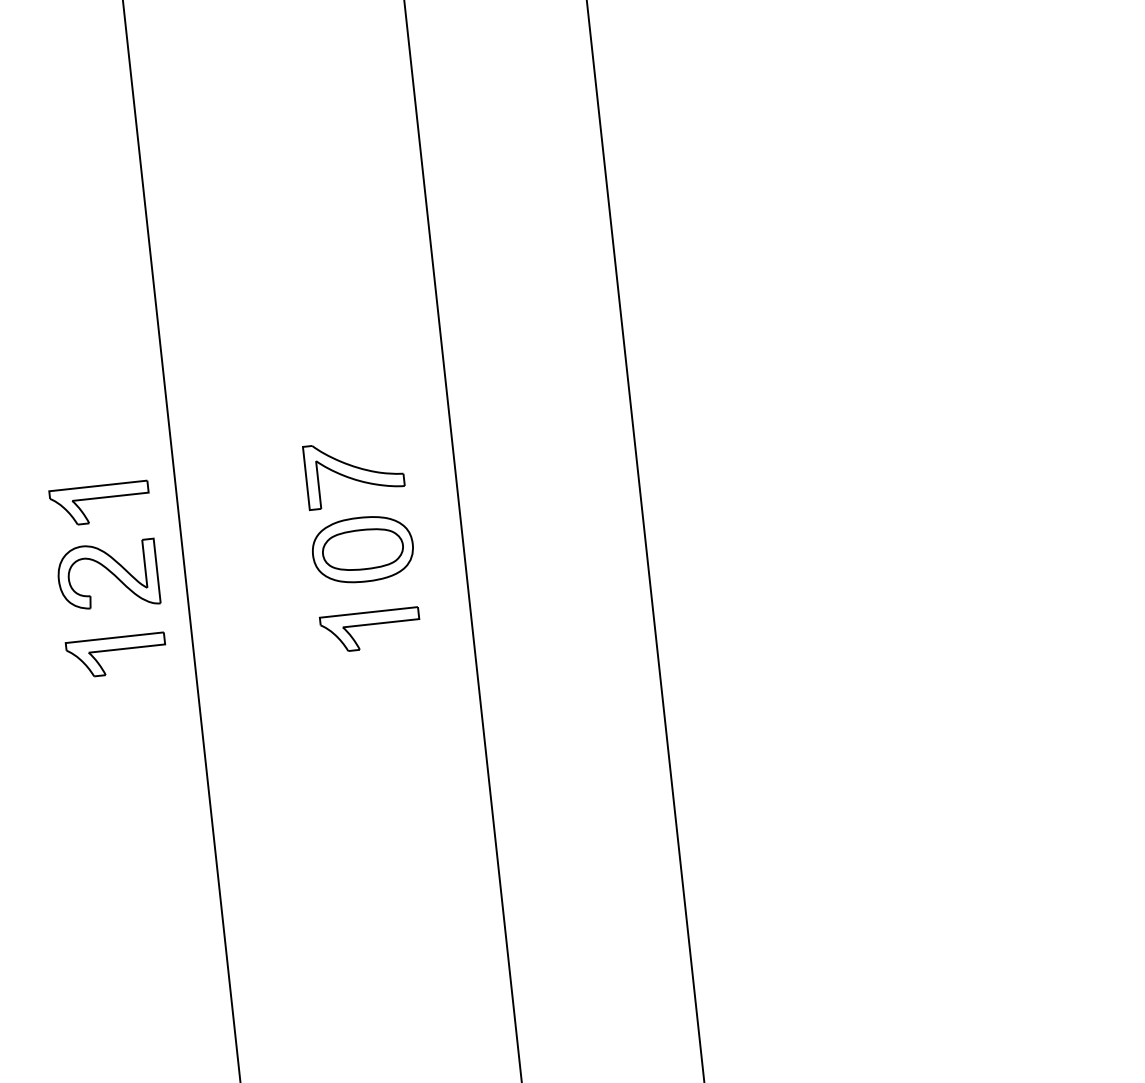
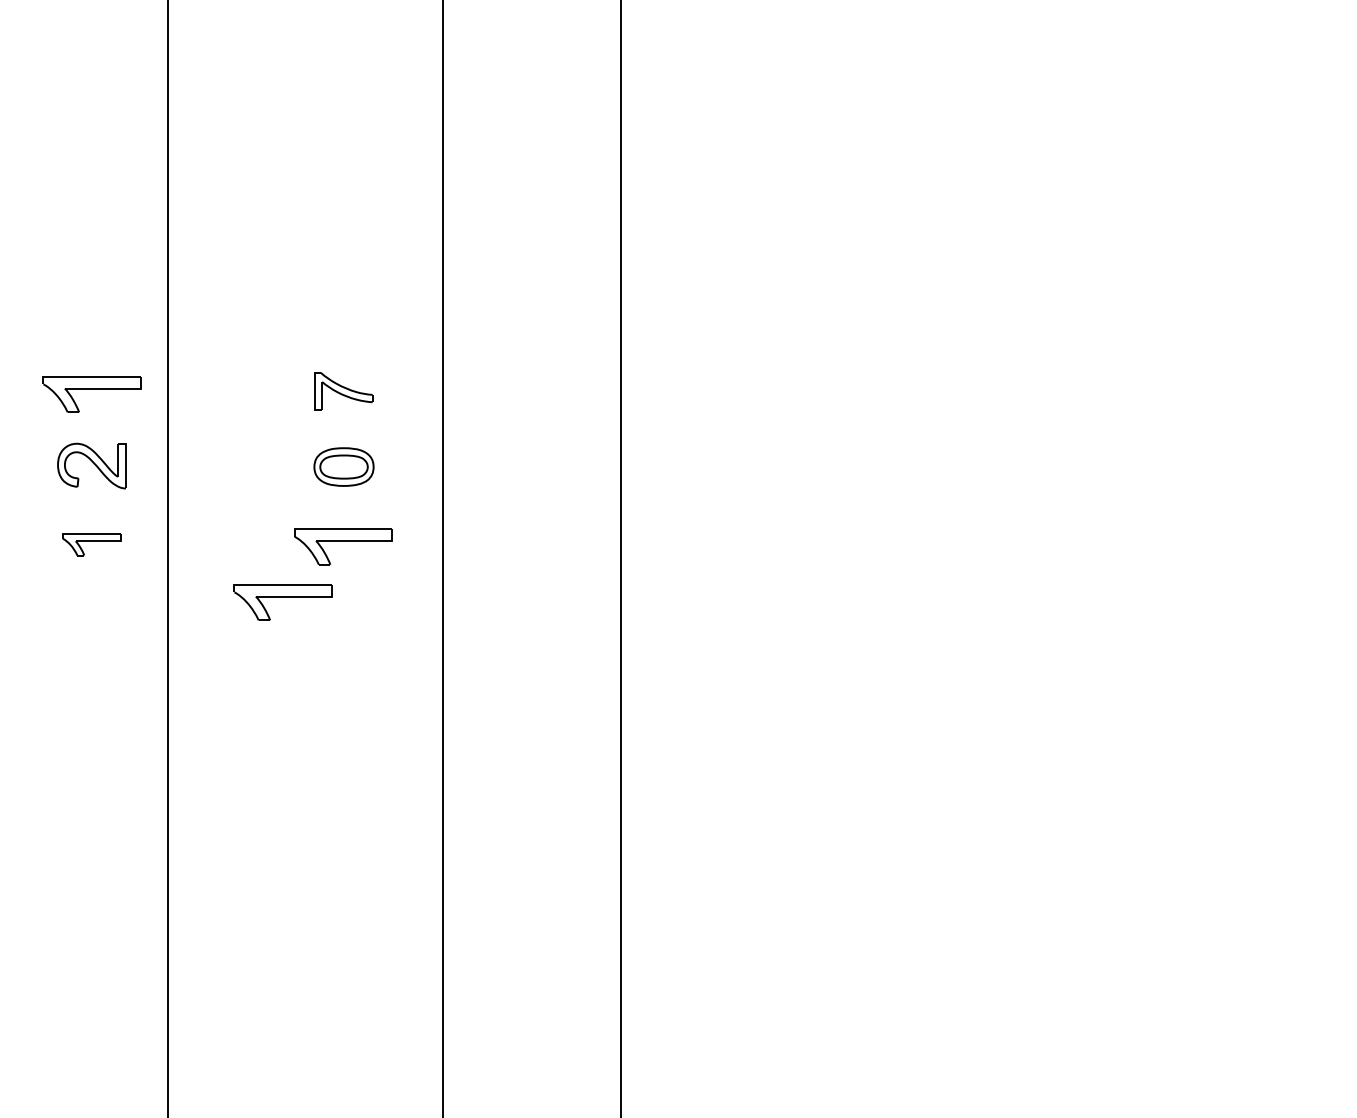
part: (354, 473) -> (343, 391), size x0.6
part: (362, 549) -> (343, 466), size x0.6
part: (107, 575) -> (91, 465), size x0.7
part: (116, 655) -> (91, 544), size x0.6
part: (315, 693) -> (282, 602), added

